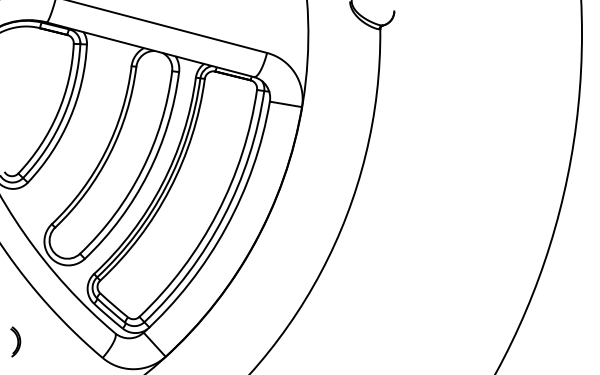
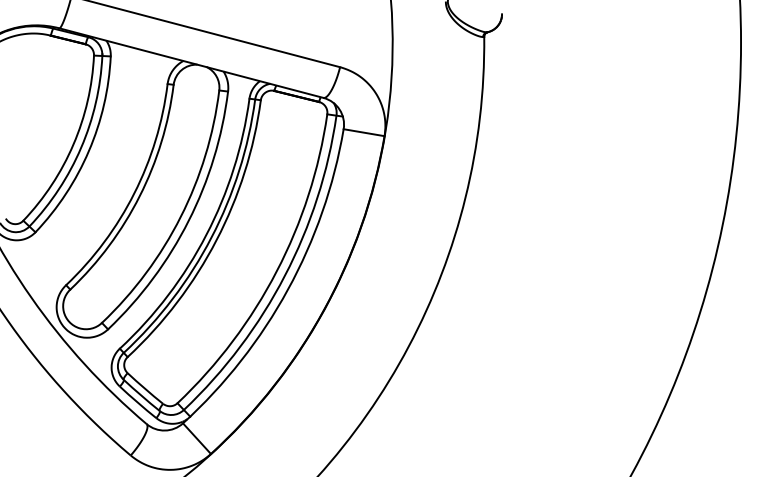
part: (15, 341) -> (19, 434), removed

